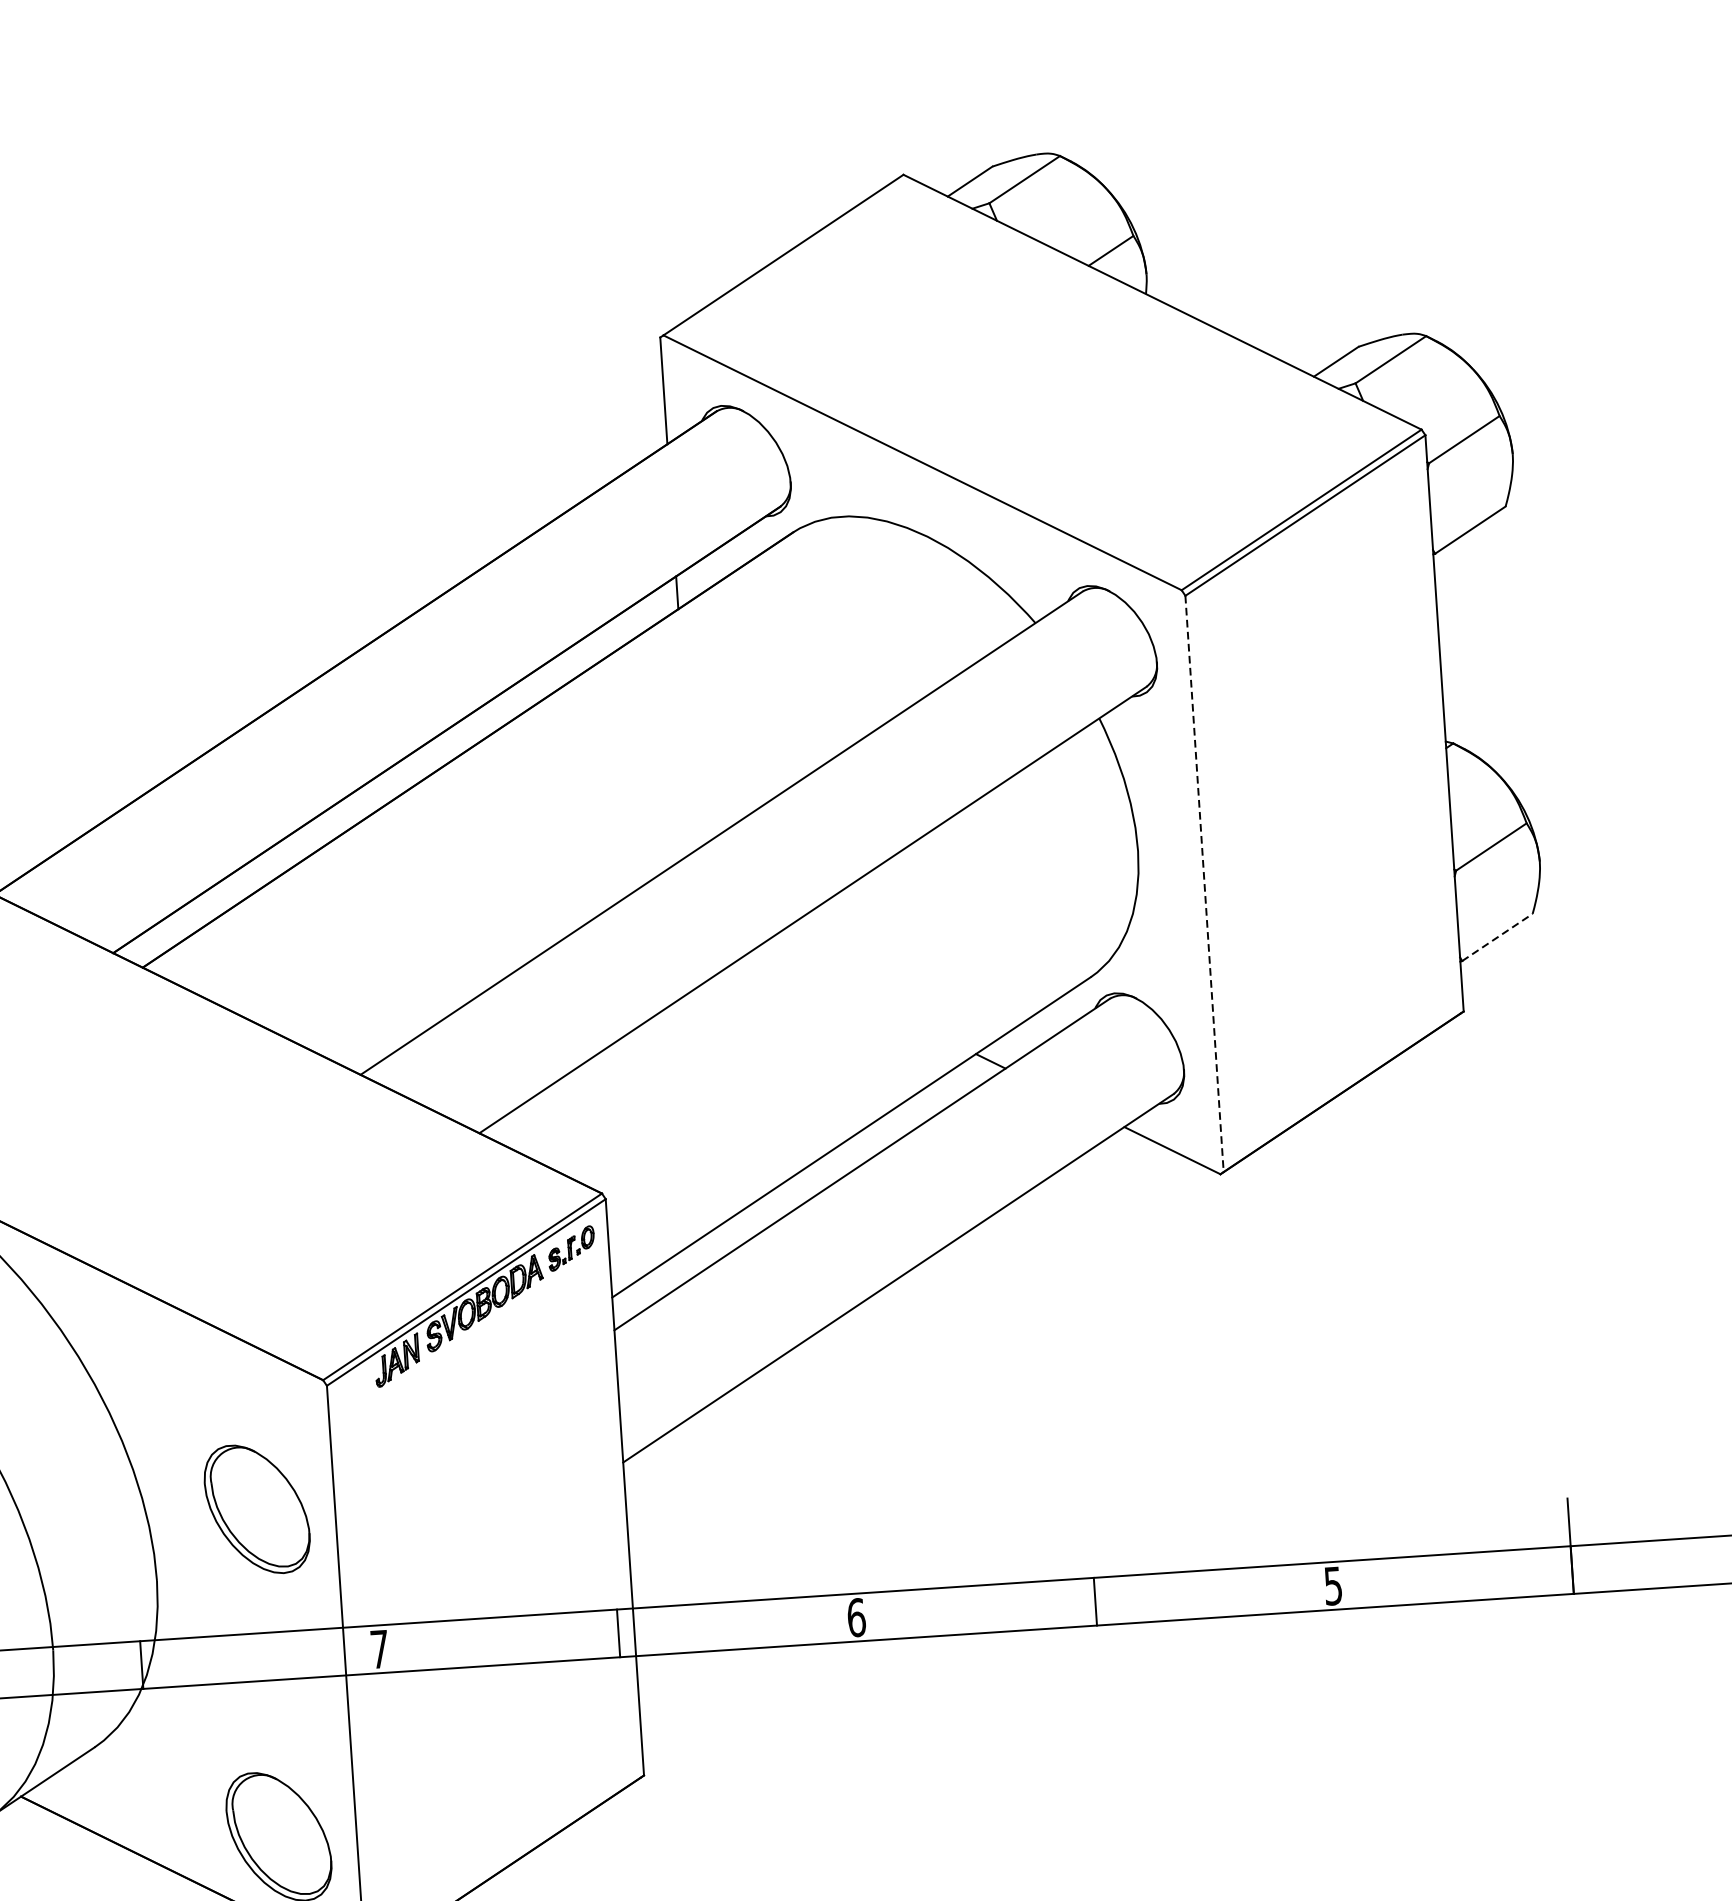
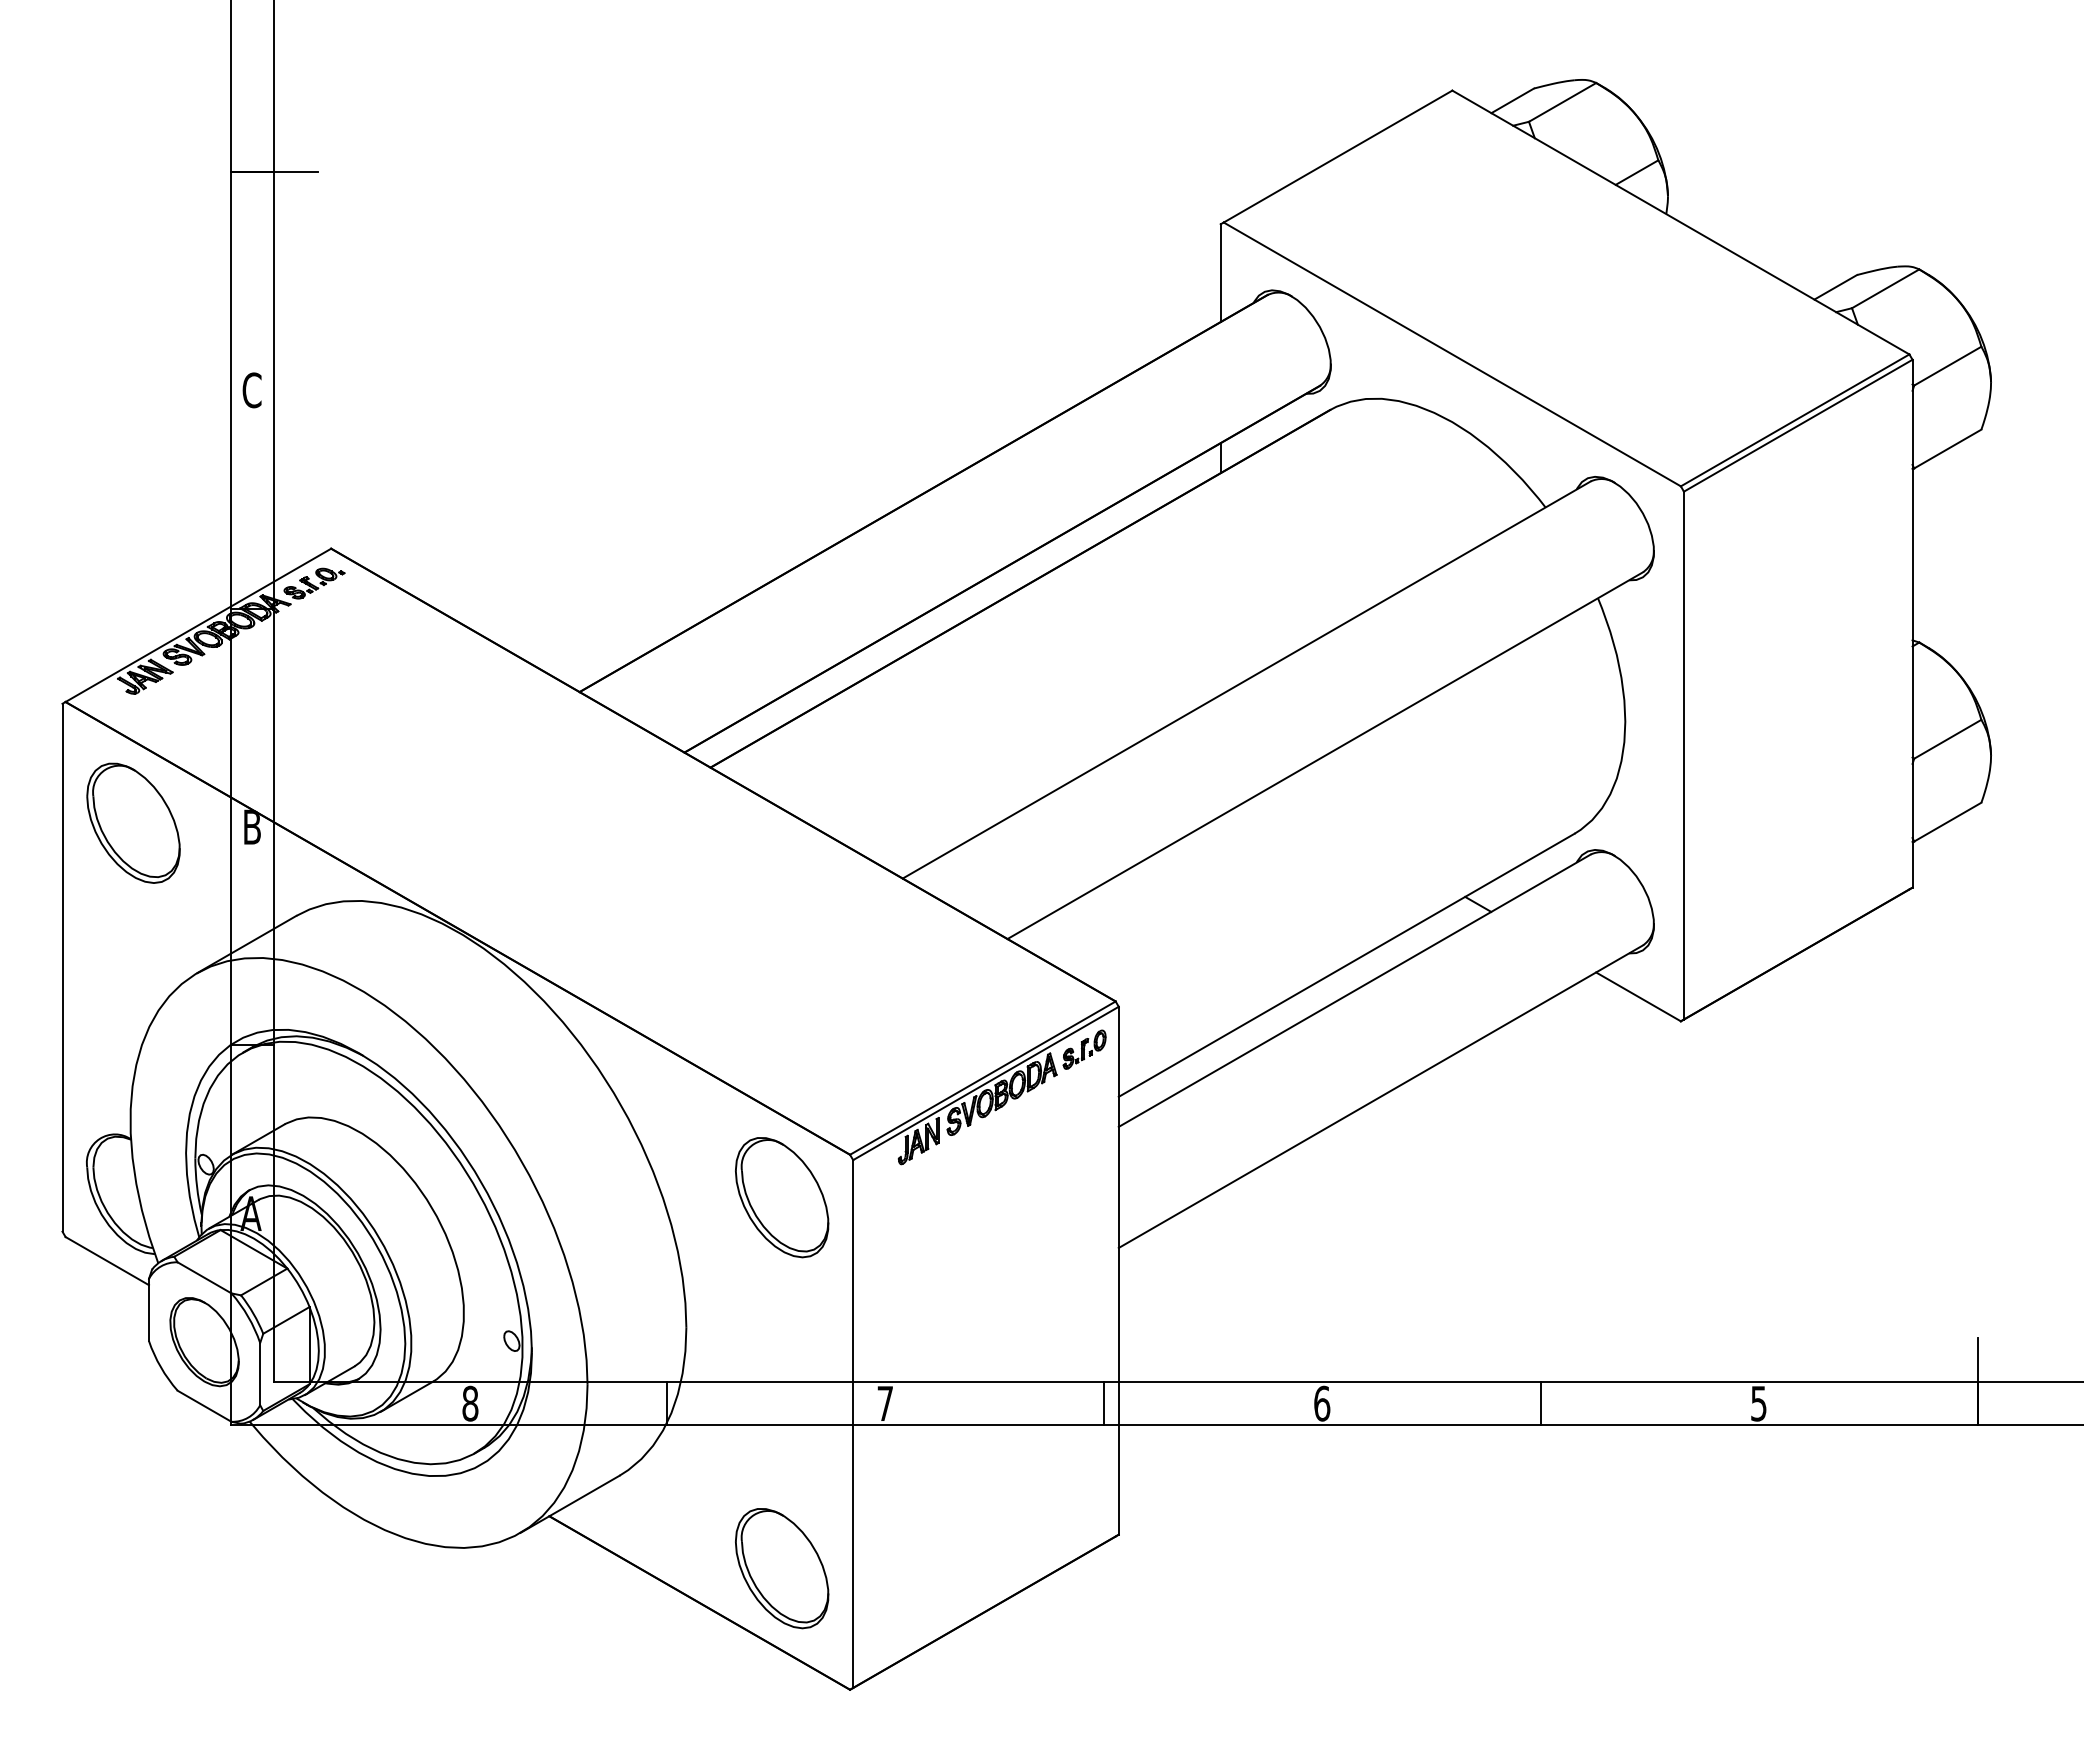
line: (1204, 883) -> (1683, 755), dashed -> solid
line: (1497, 937) -> (1947, 822), dashed -> solid
part: (257, 1509) -> (782, 1197), moved

